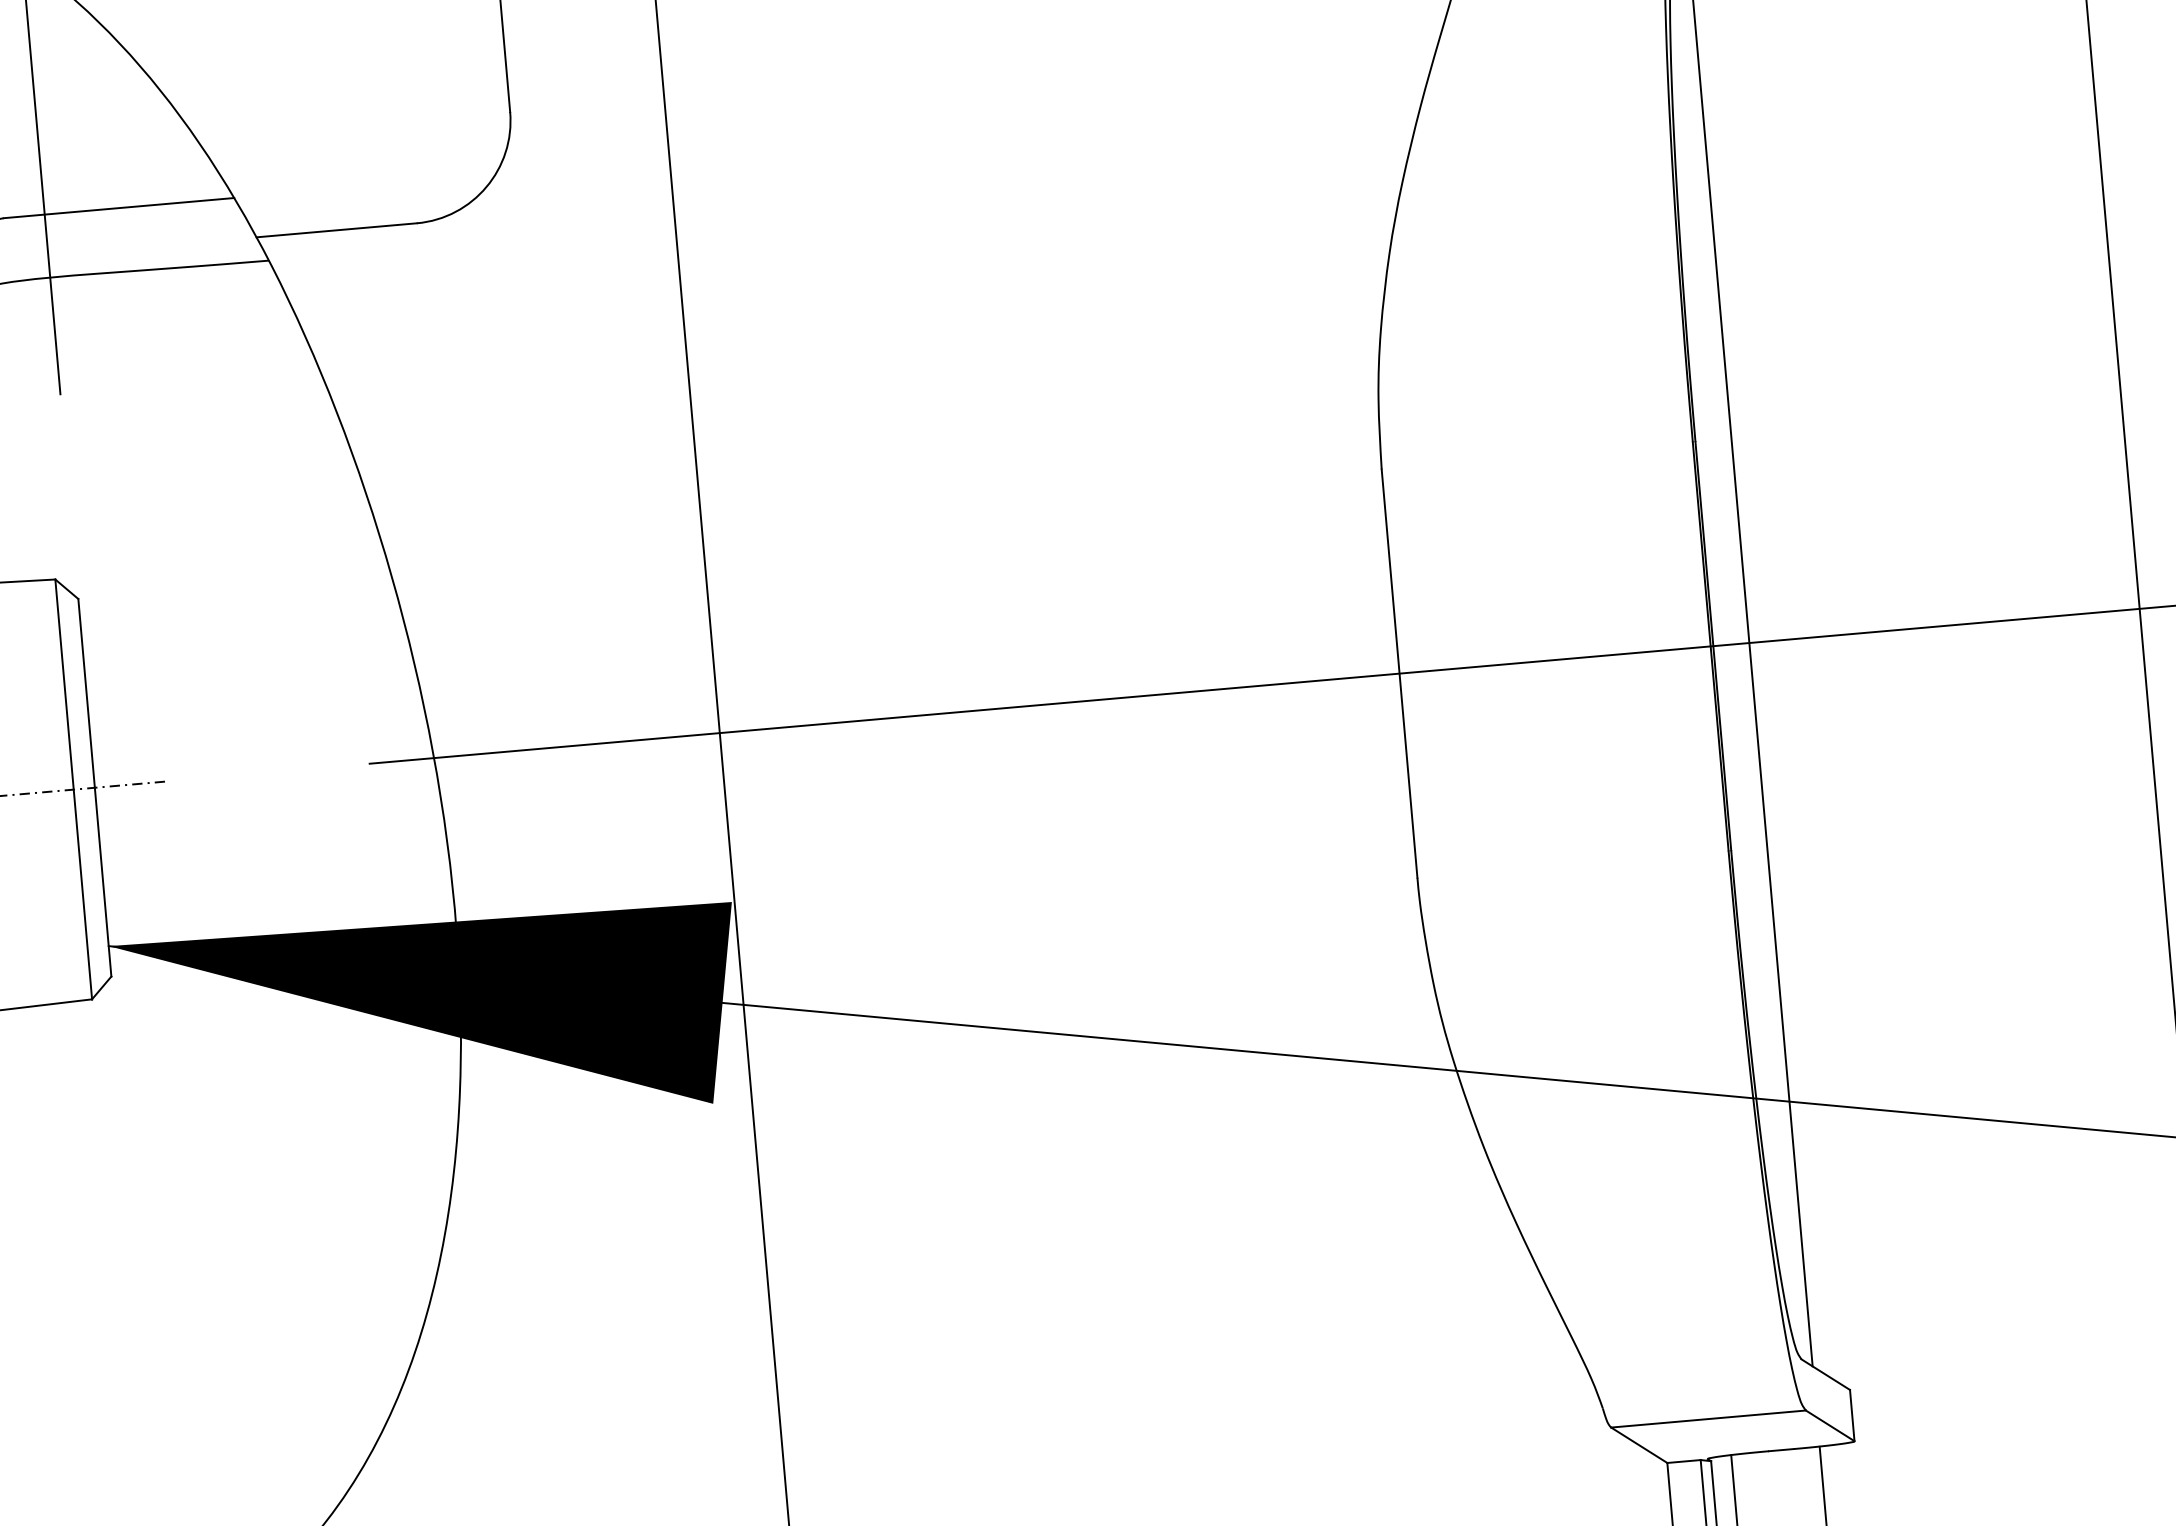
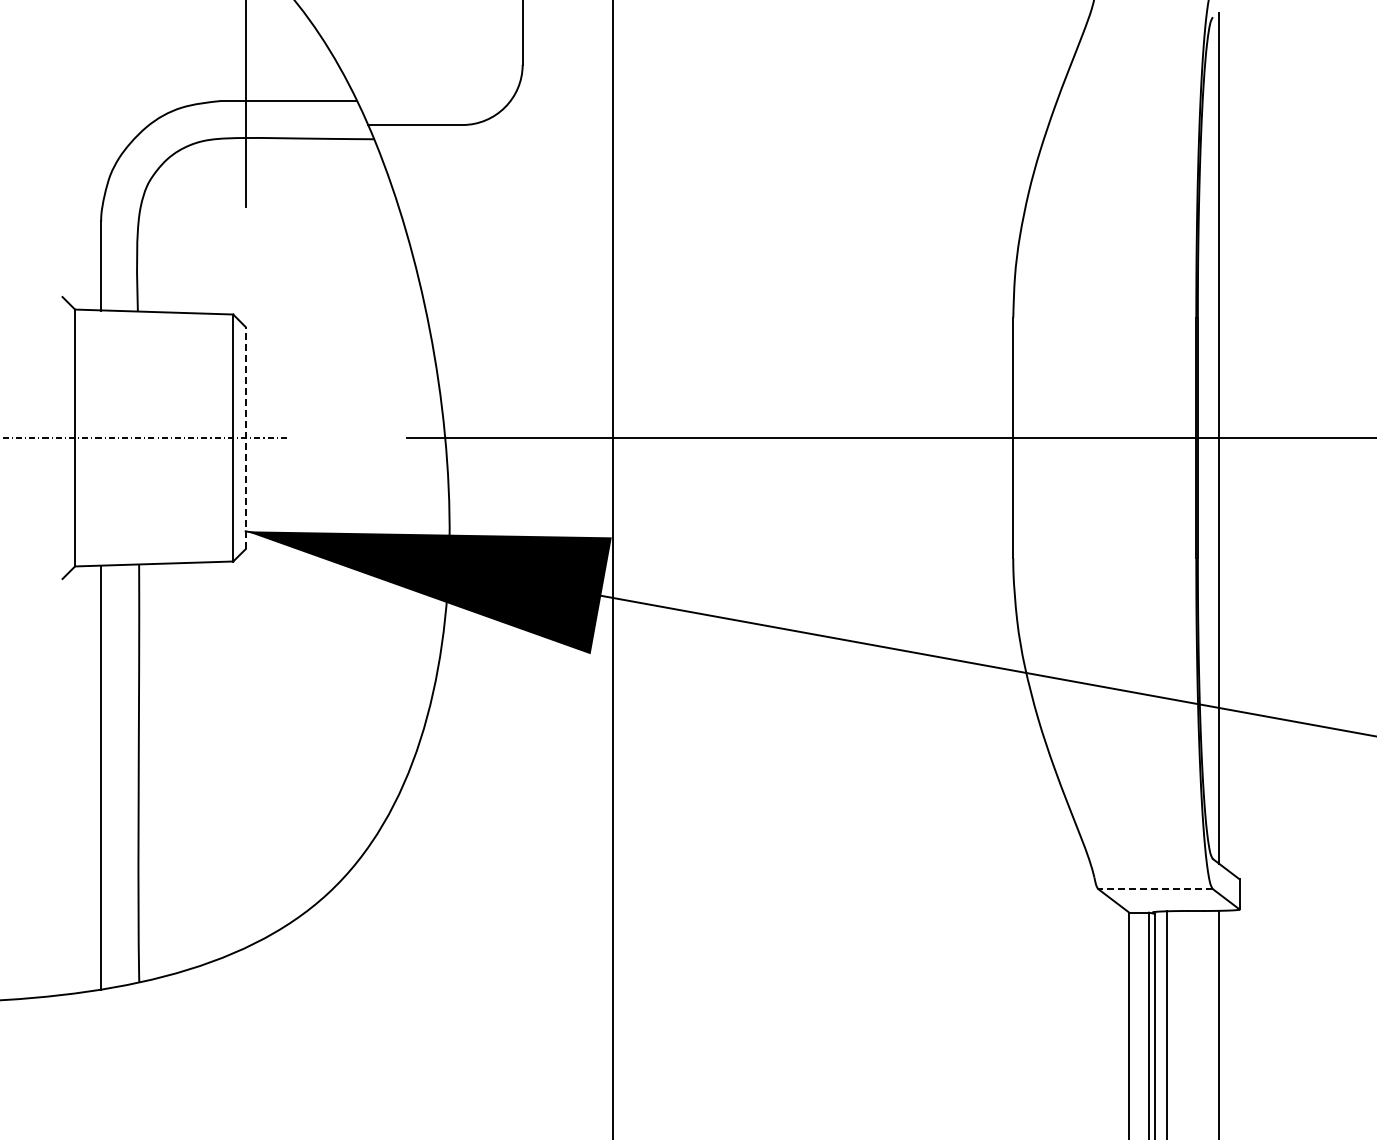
line: (94, 786) -> (245, 437), solid -> dashed
line: (1708, 1419) -> (1155, 889), solid -> dashed

